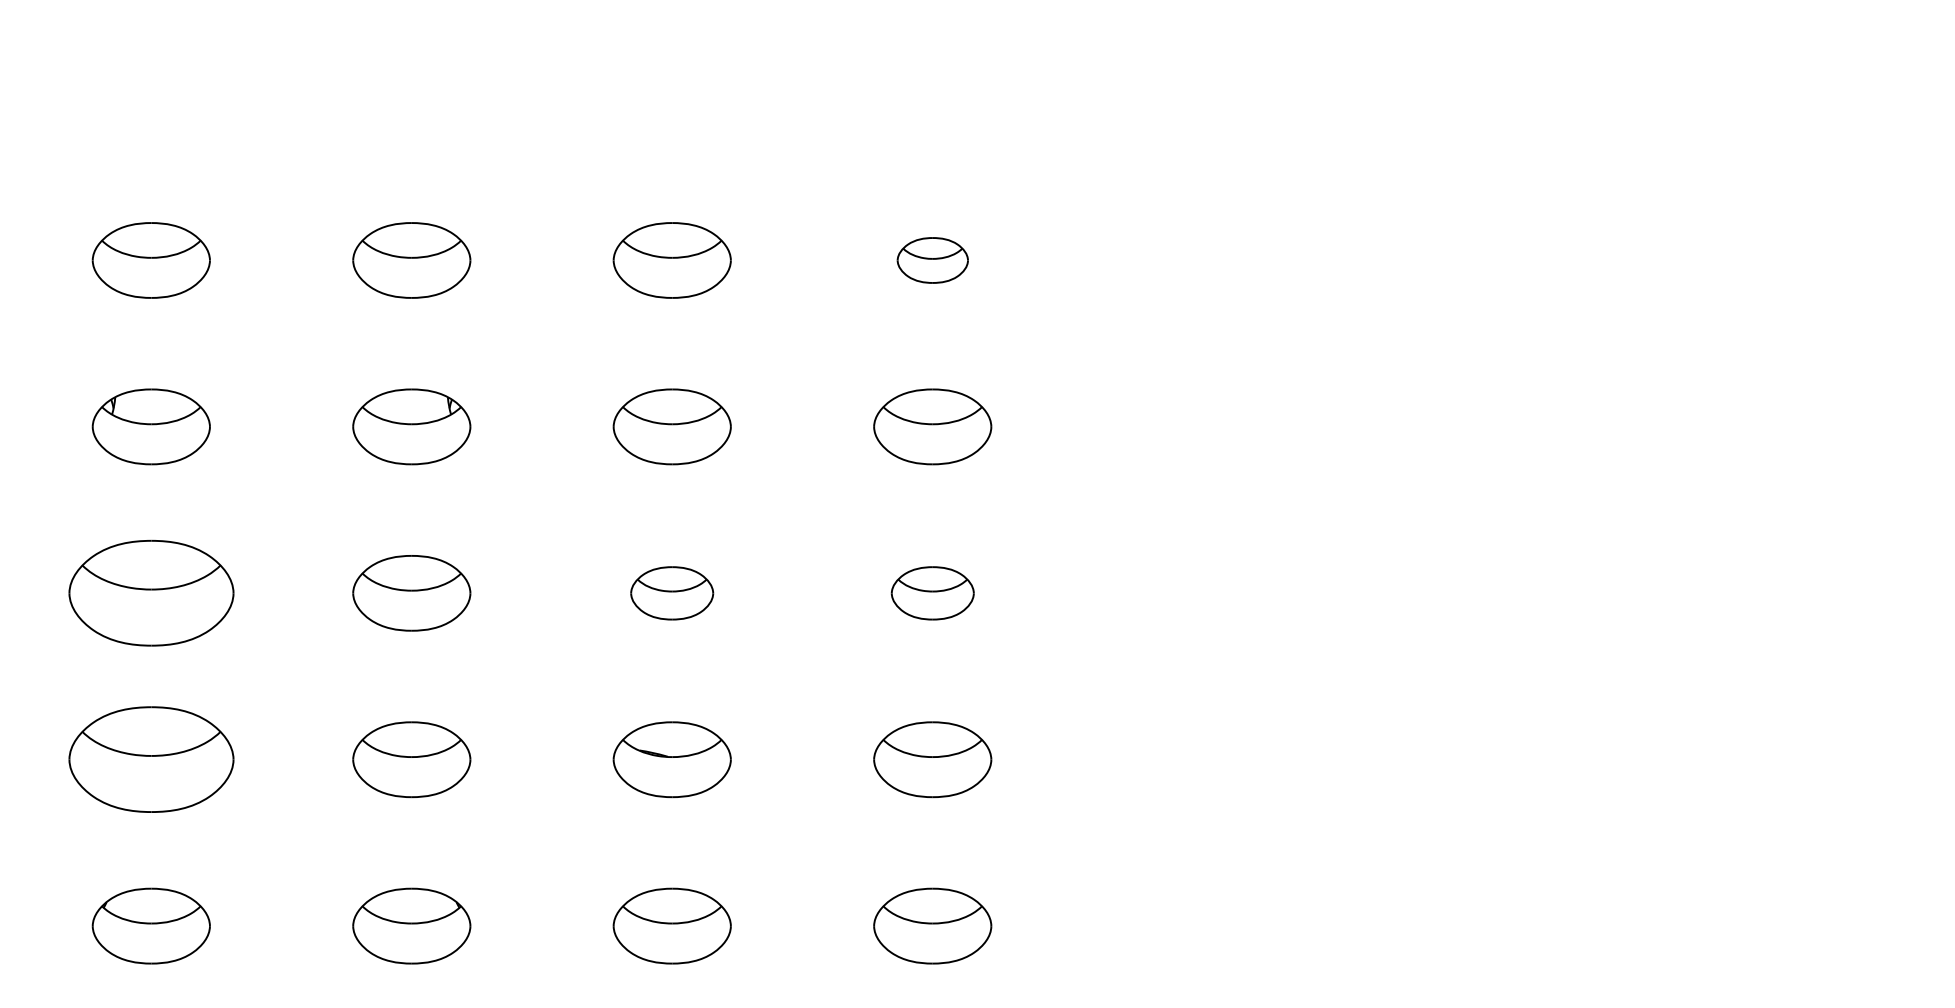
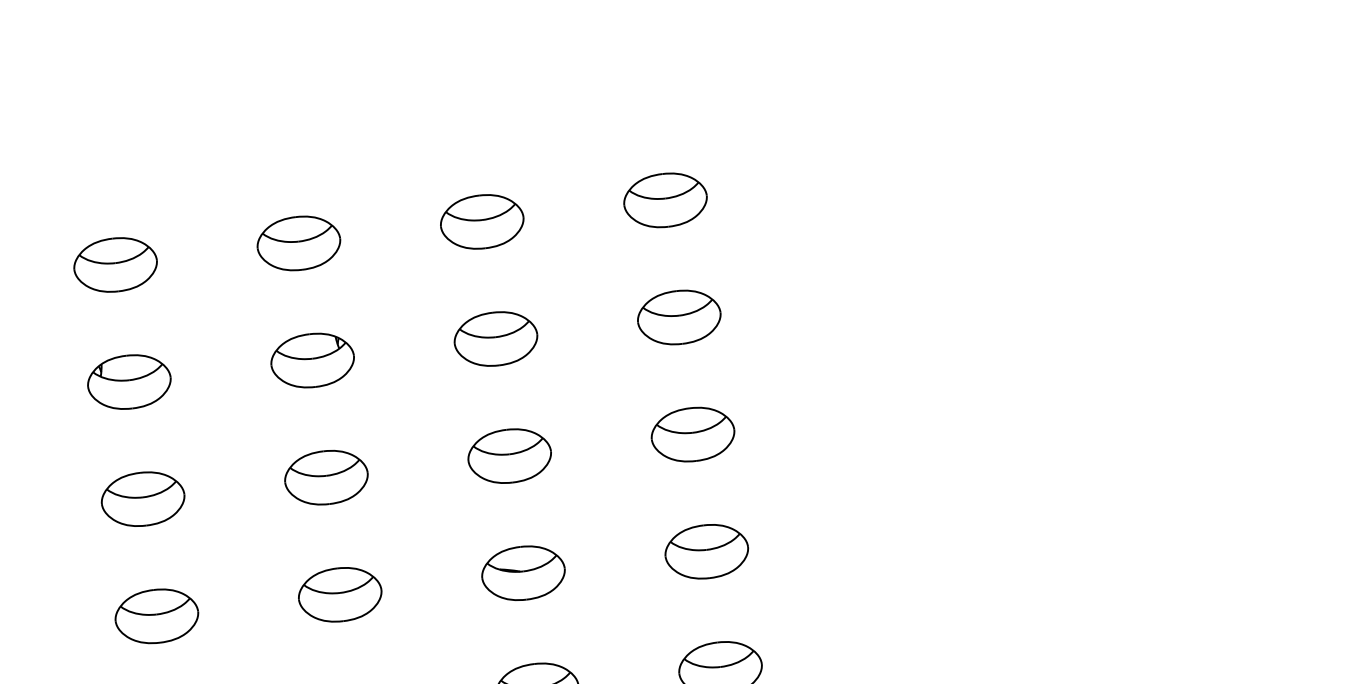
part: (932, 260) -> (665, 200), size x1.67
part: (150, 593) -> (142, 499), size x0.71
part: (671, 593) -> (509, 456), size x1.43
part: (932, 593) -> (692, 434), size x1.43
part: (150, 759) -> (156, 616), size x0.71

